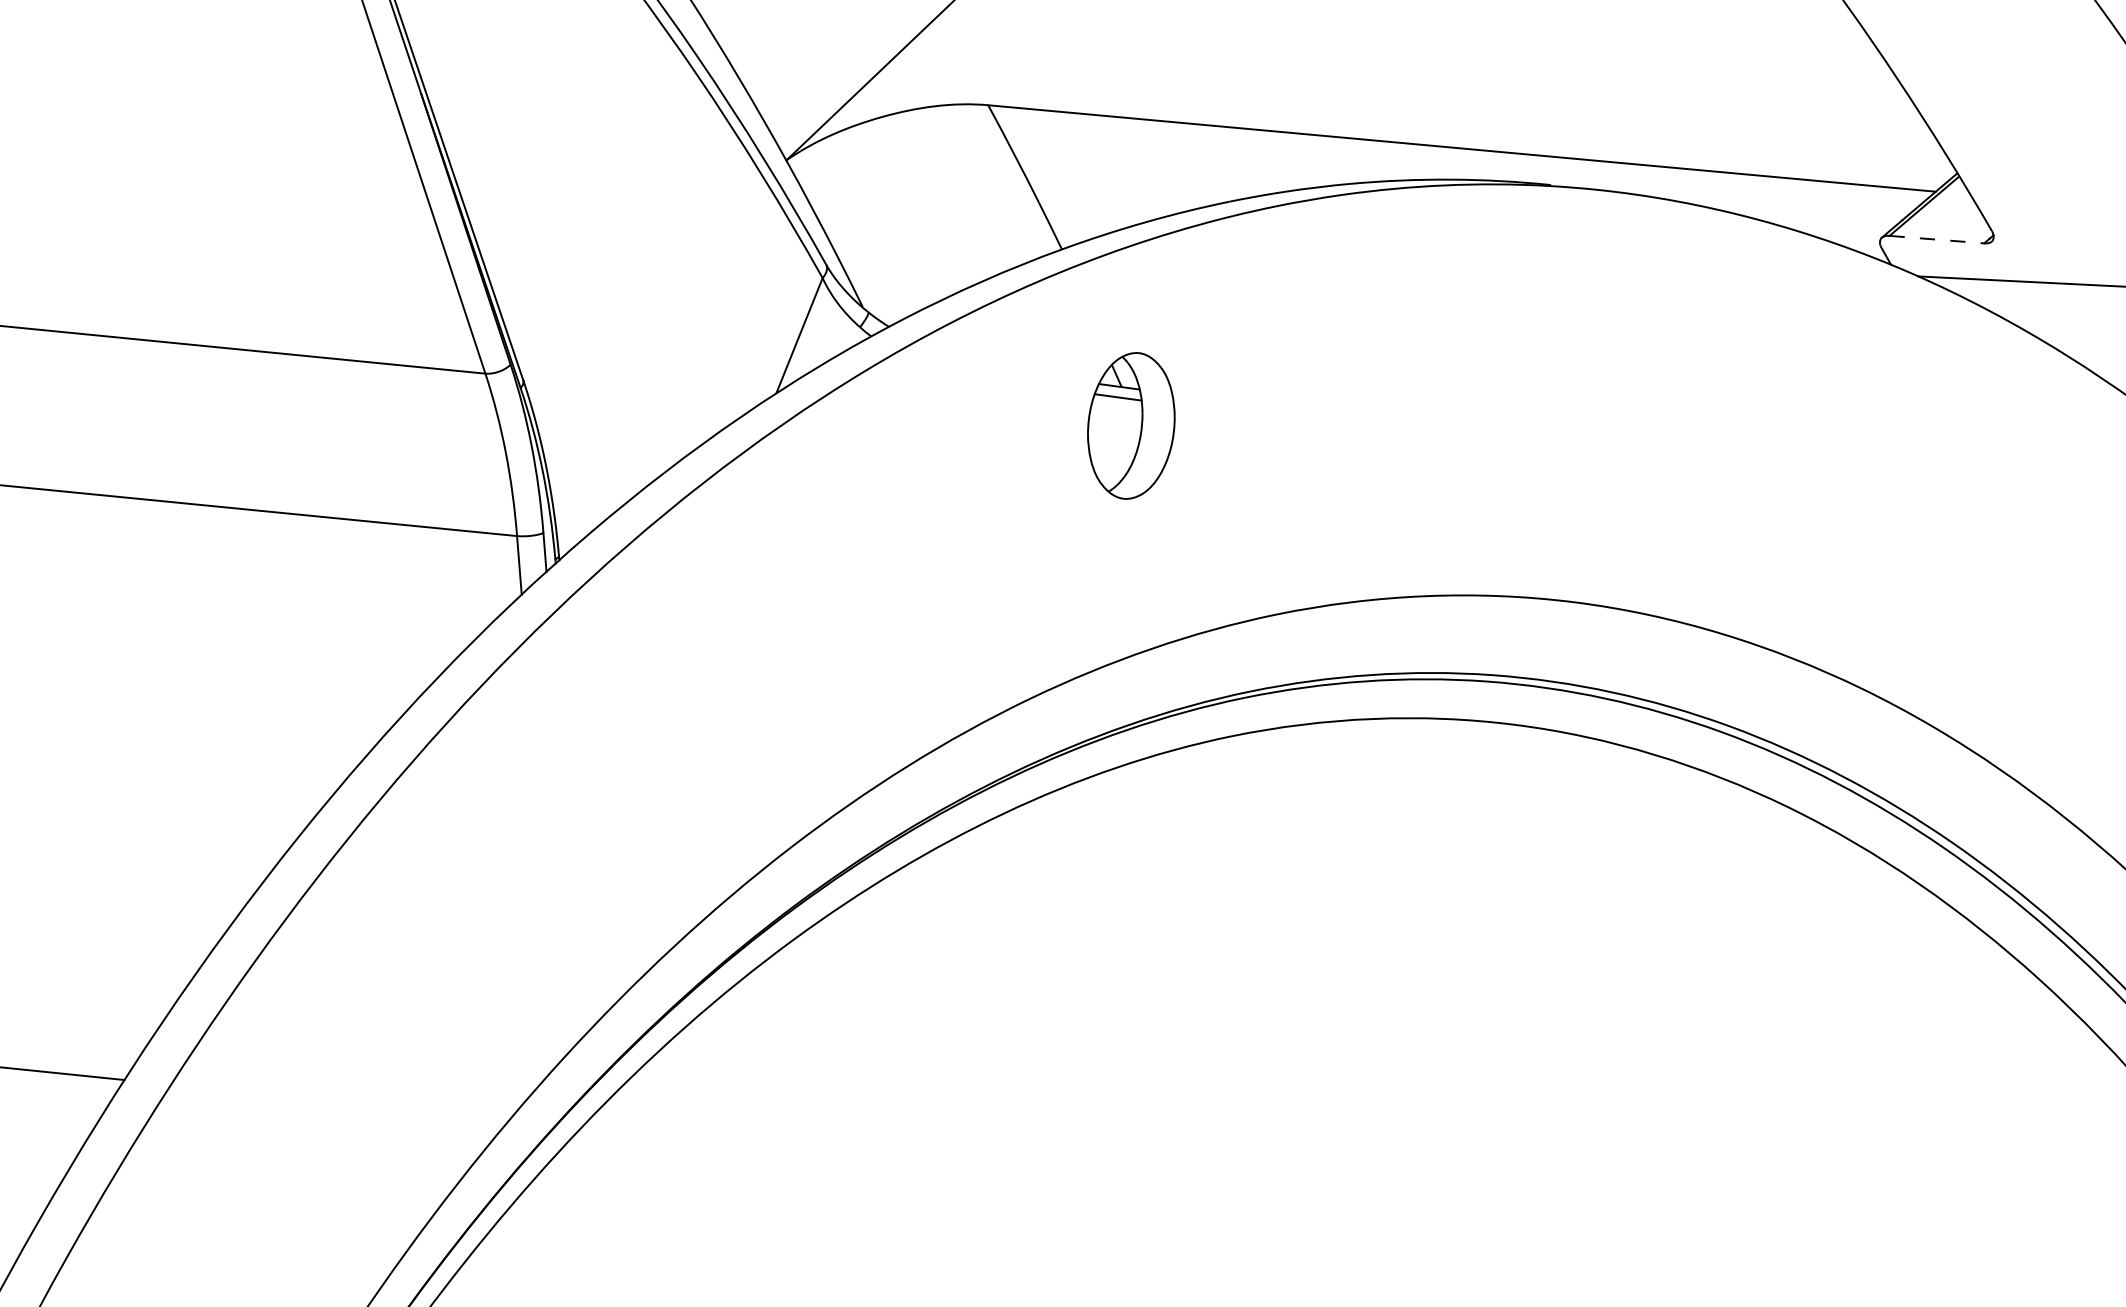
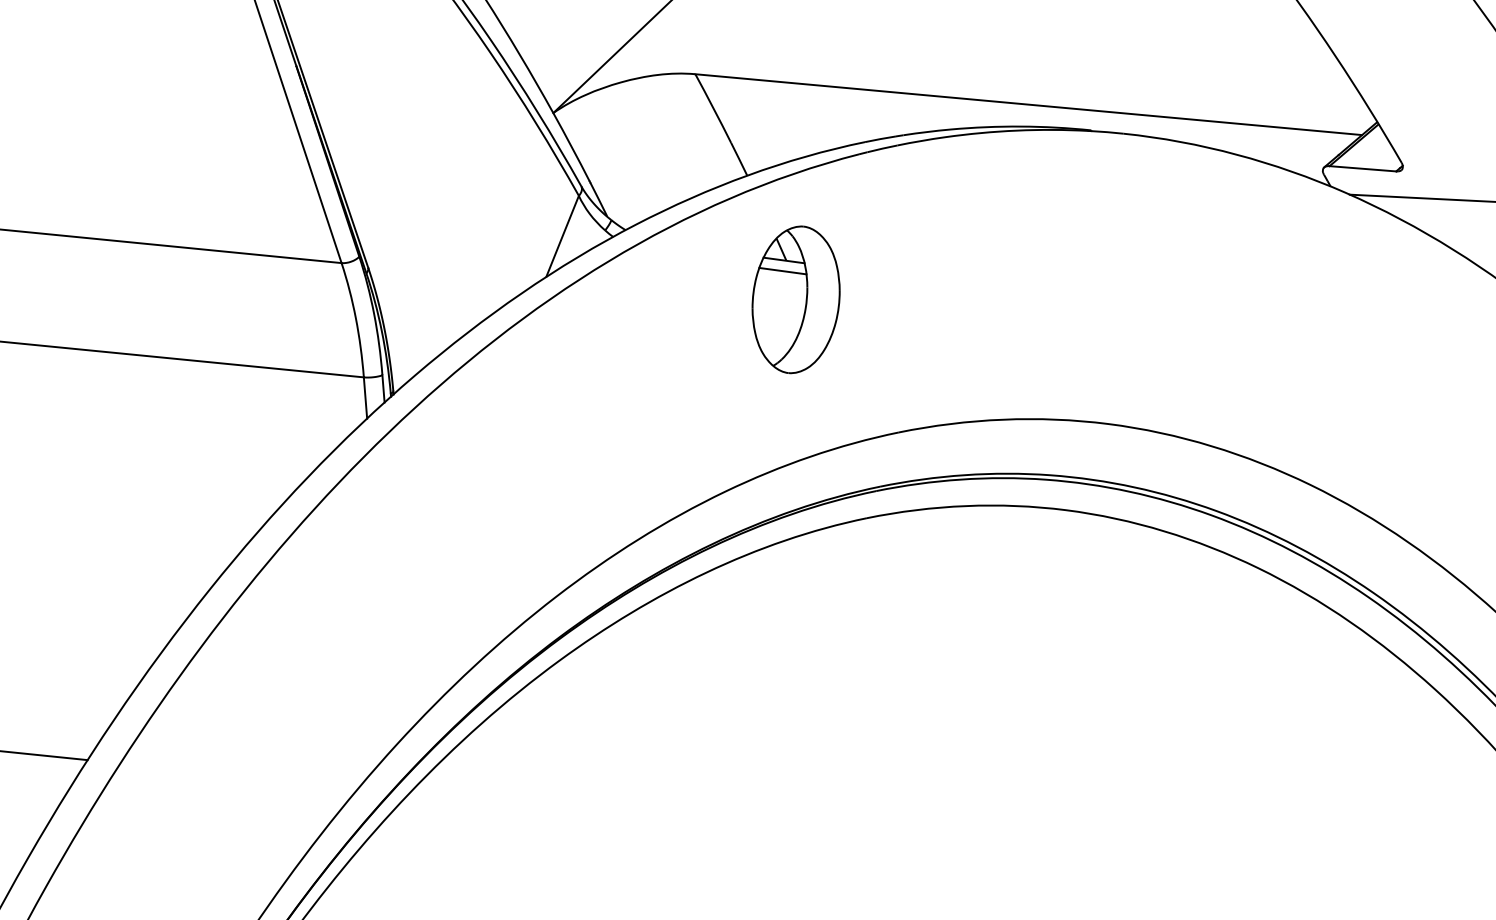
line: (1937, 239) -> (1363, 168), dashed -> solid
part: (1130, 425) -> (795, 299), size x1.43

